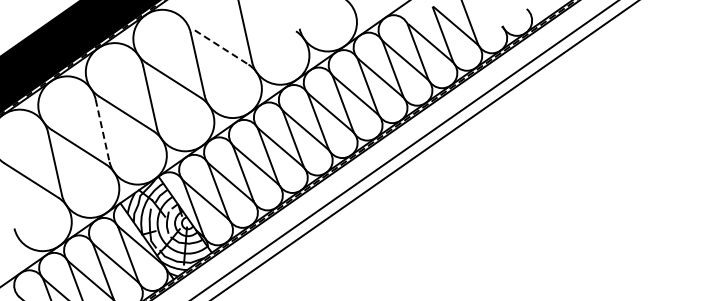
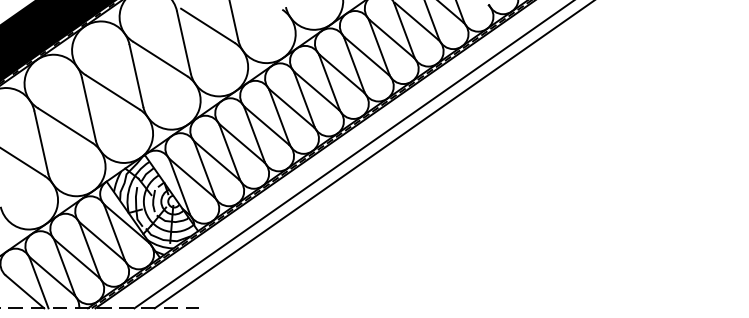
line: (221, 47) -> (207, 25), dashed -> solid
line: (102, 131) -> (88, 109), dashed -> solid

